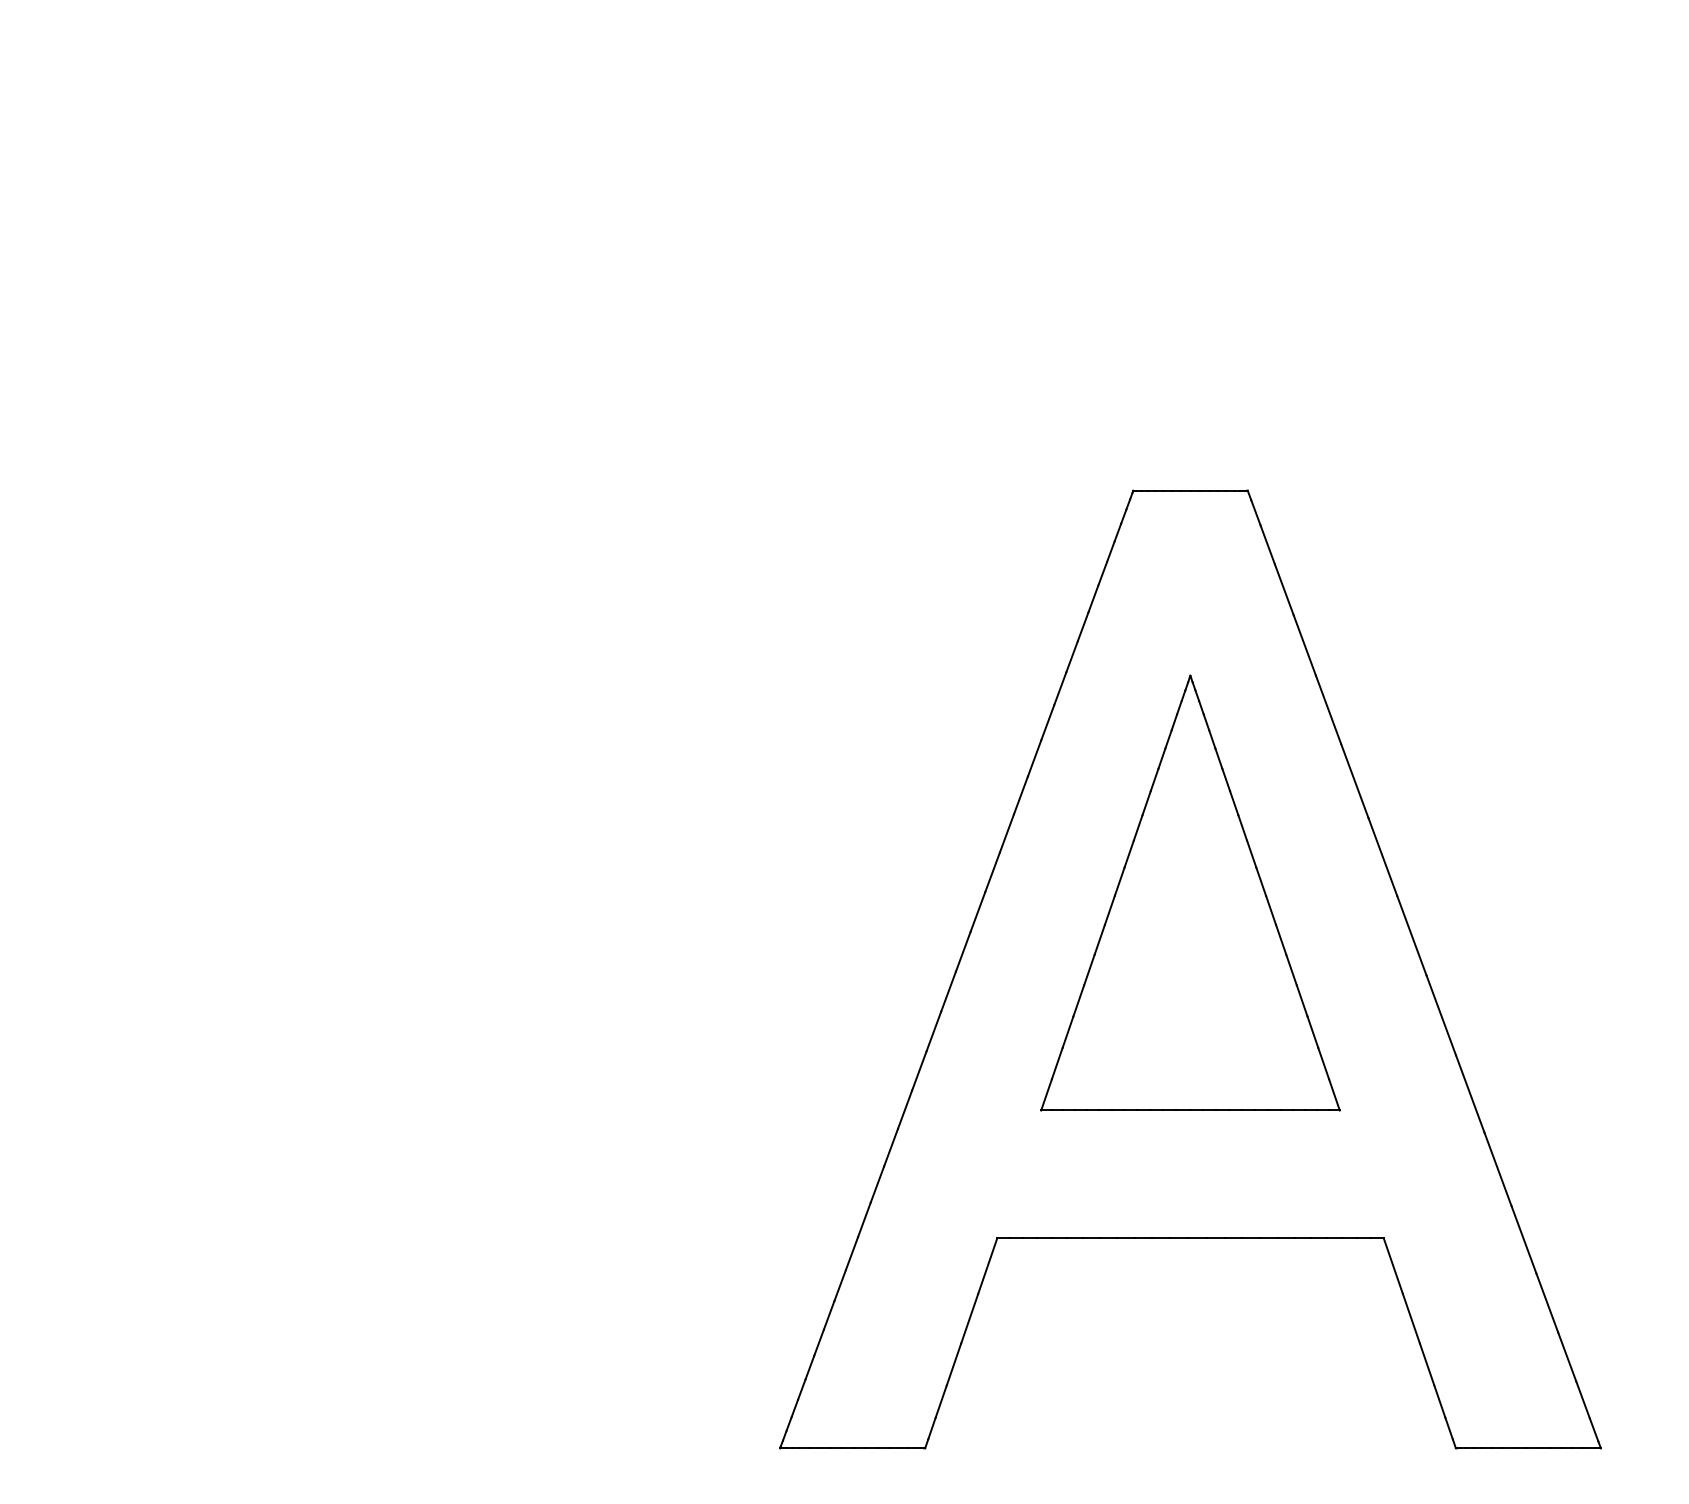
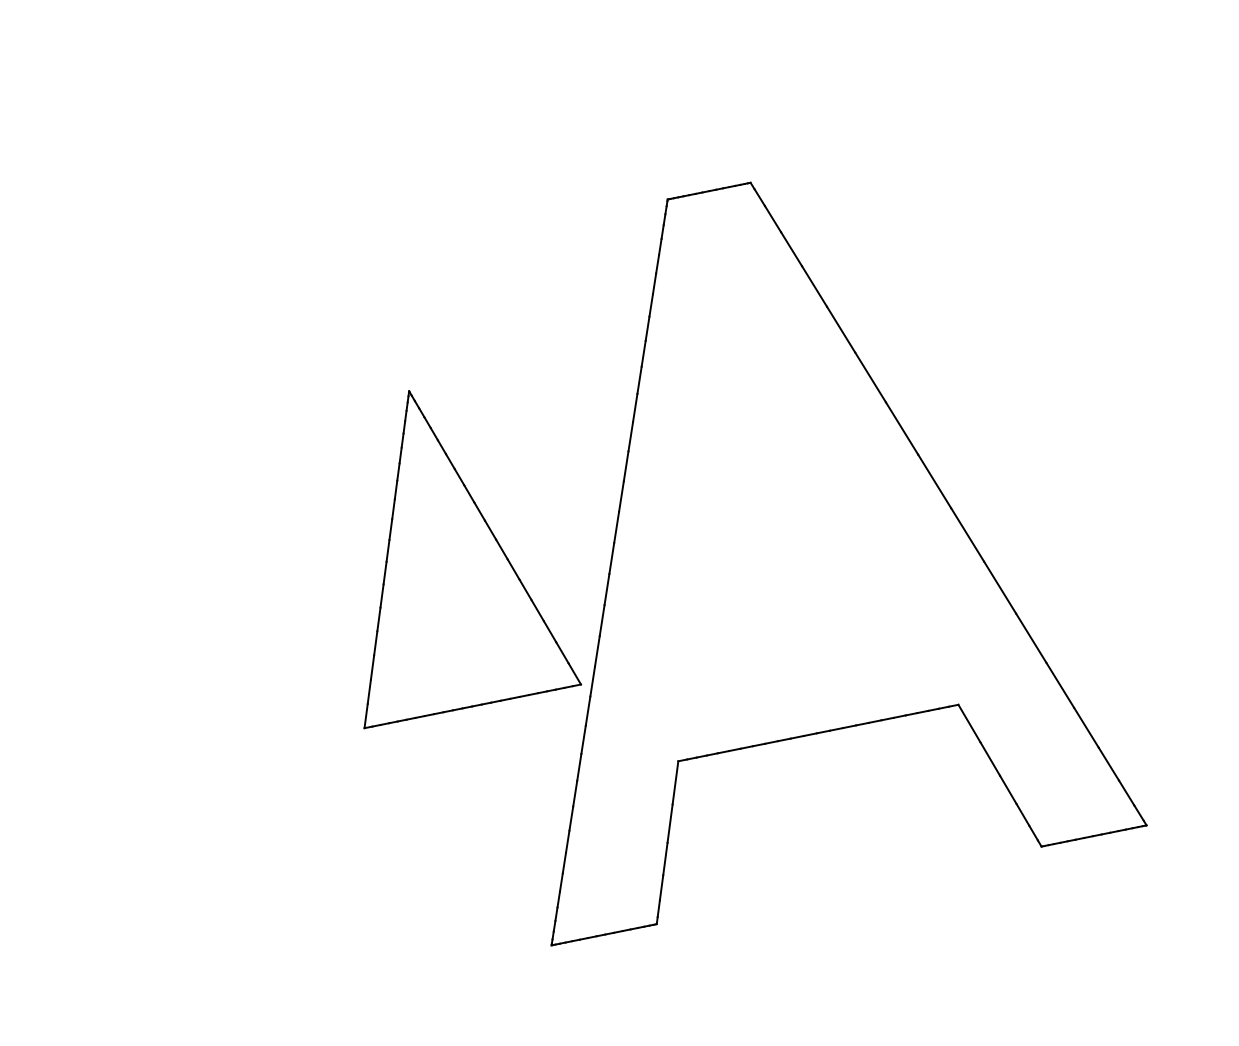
part: (1190, 892) -> (440, 548), moved

